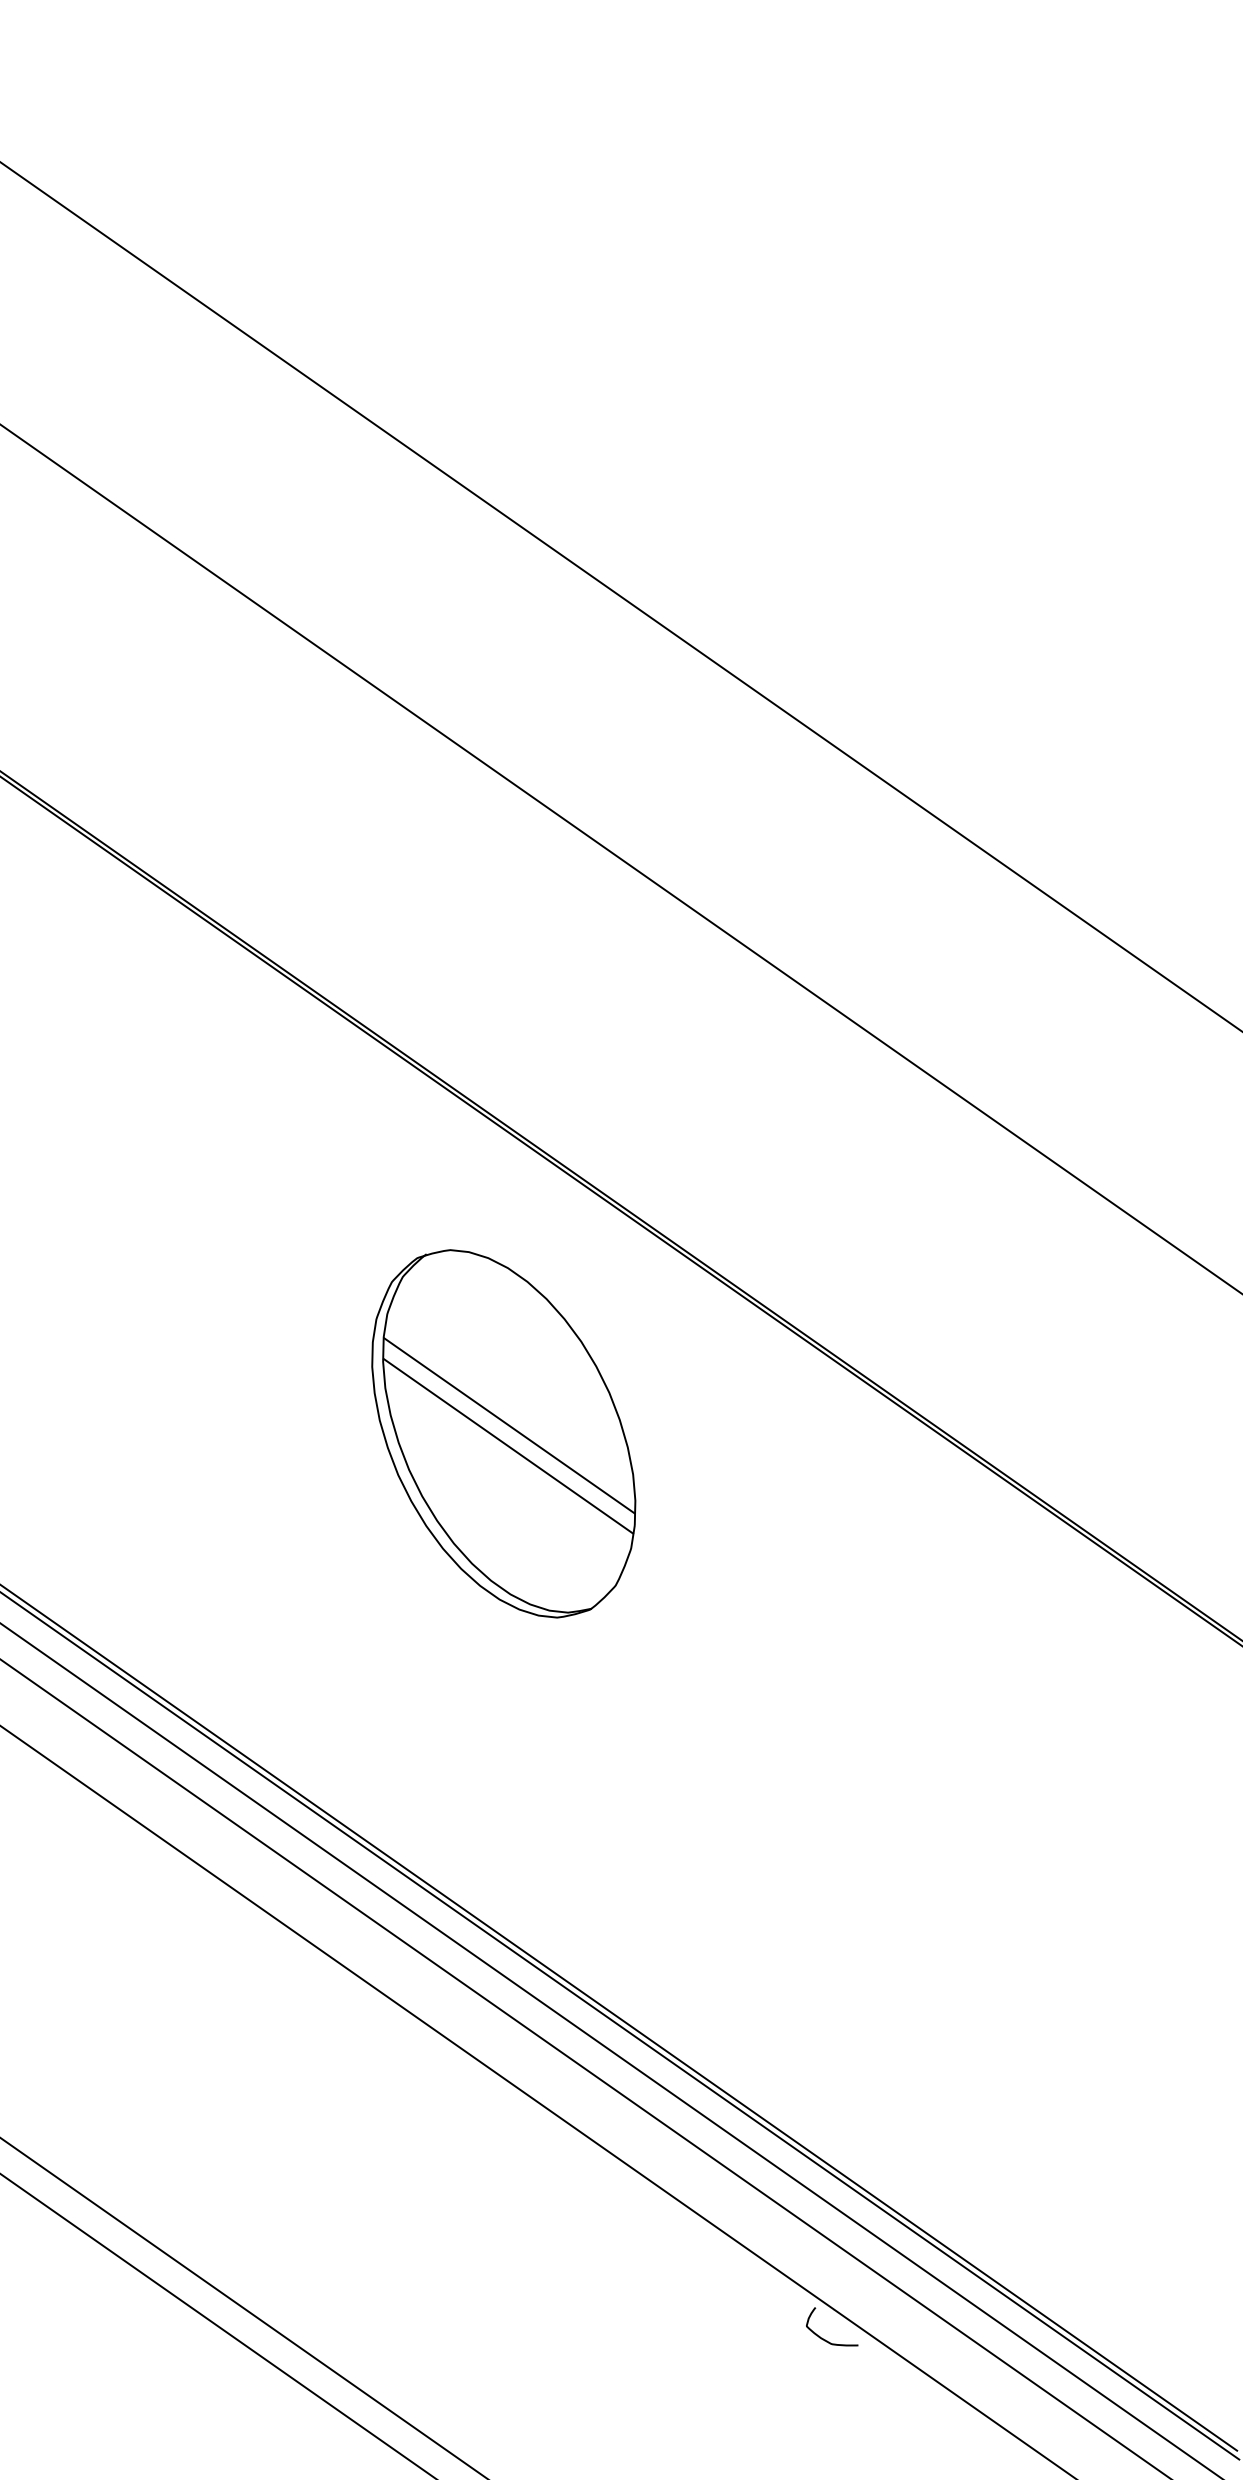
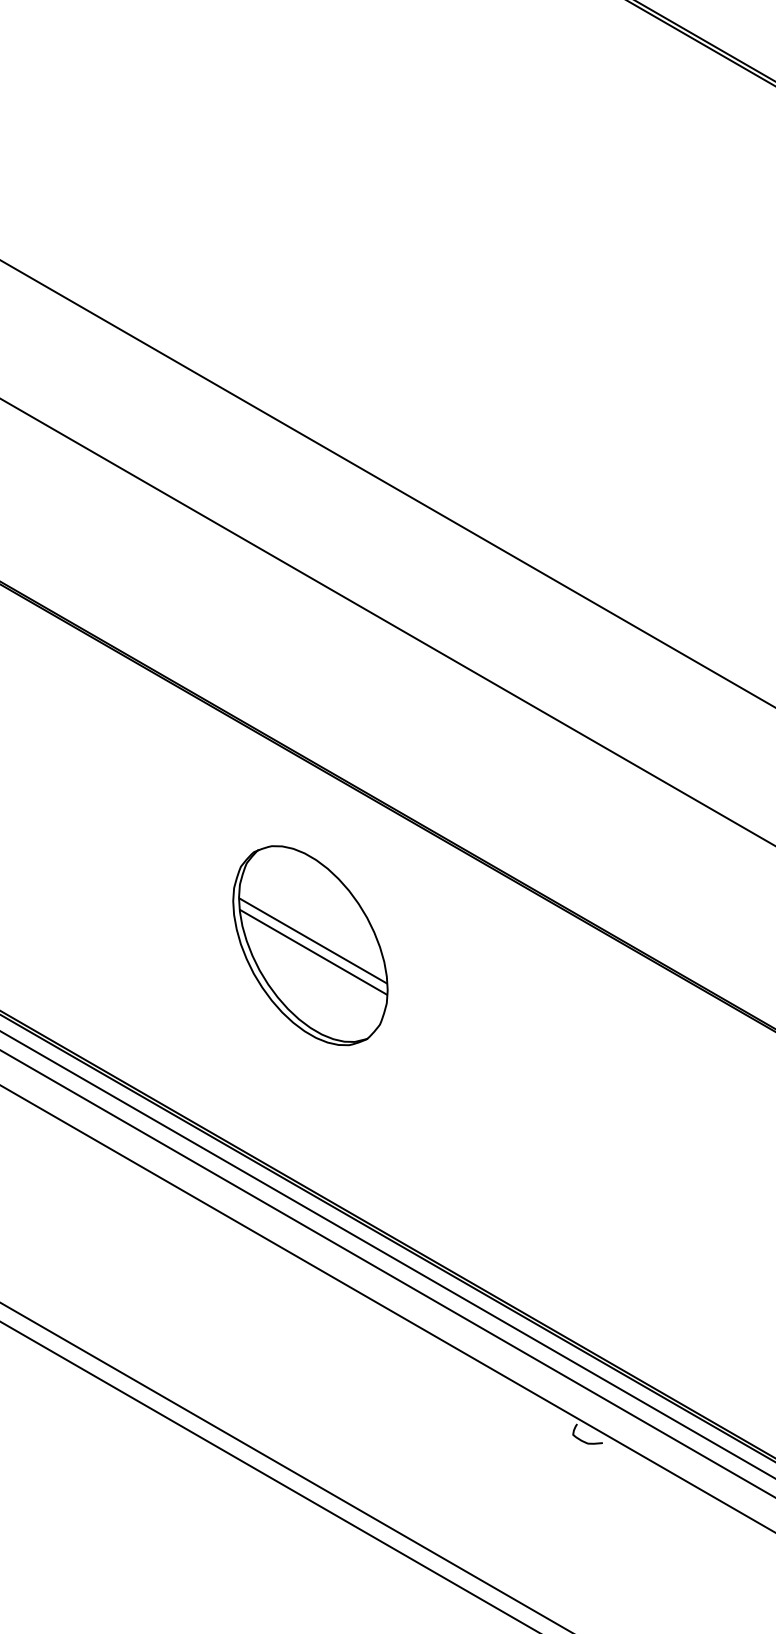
part: (503, 1433) -> (310, 945), moved

